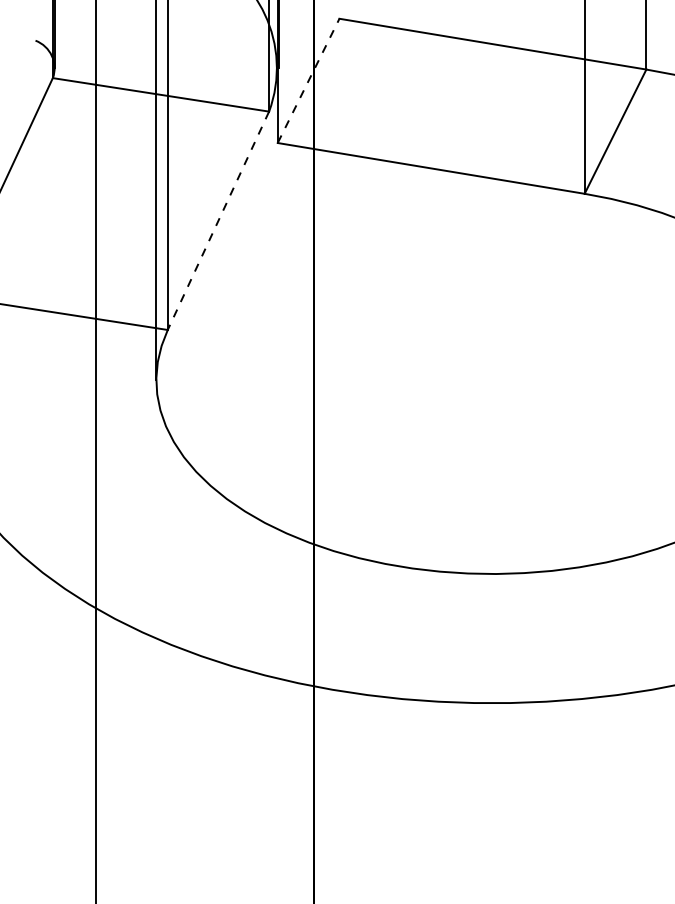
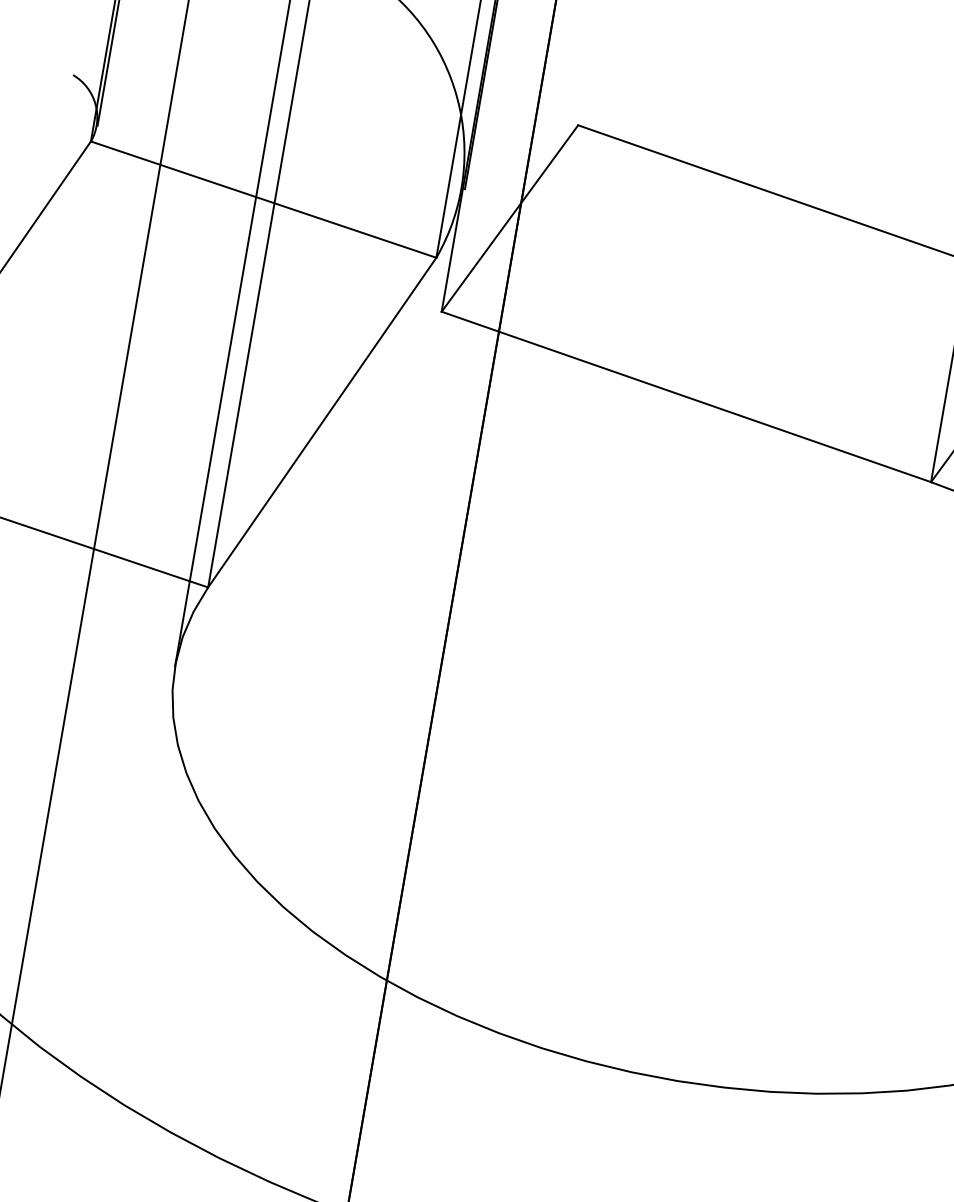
line: (308, 80) -> (509, 217), dashed -> solid
line: (218, 221) -> (322, 423), dashed -> solid

